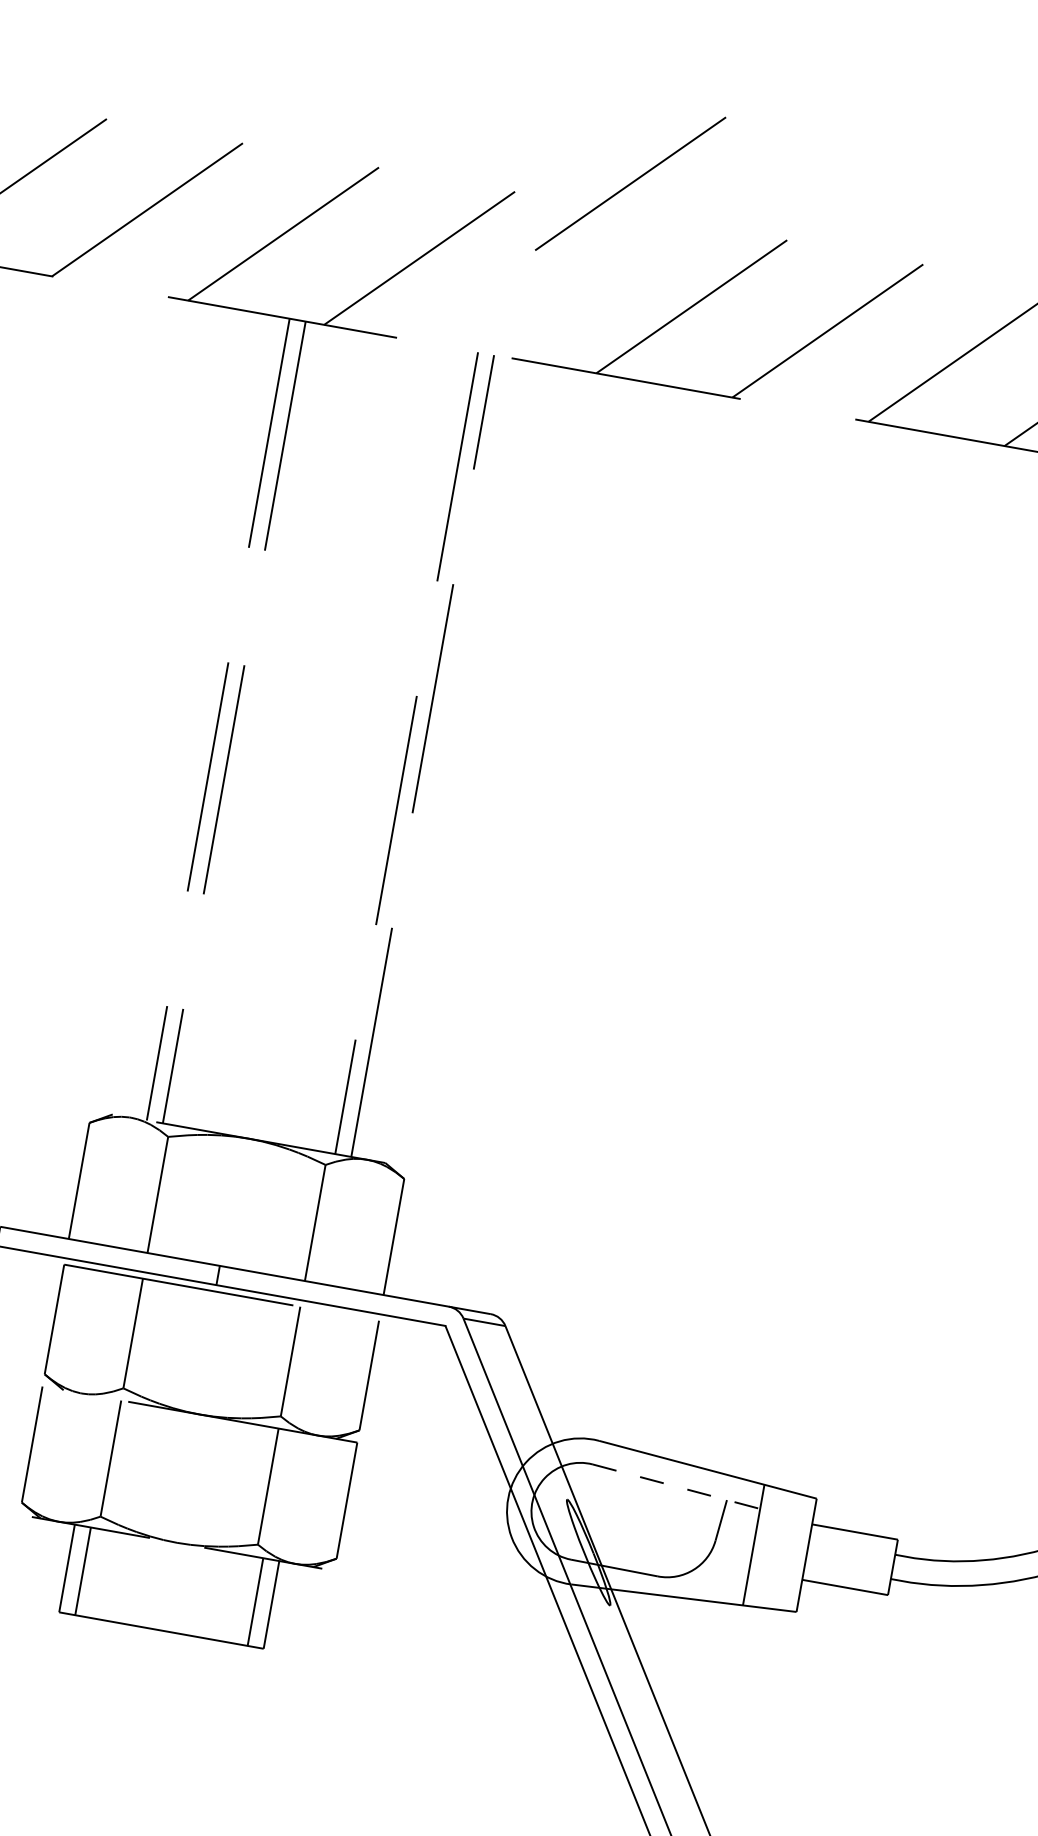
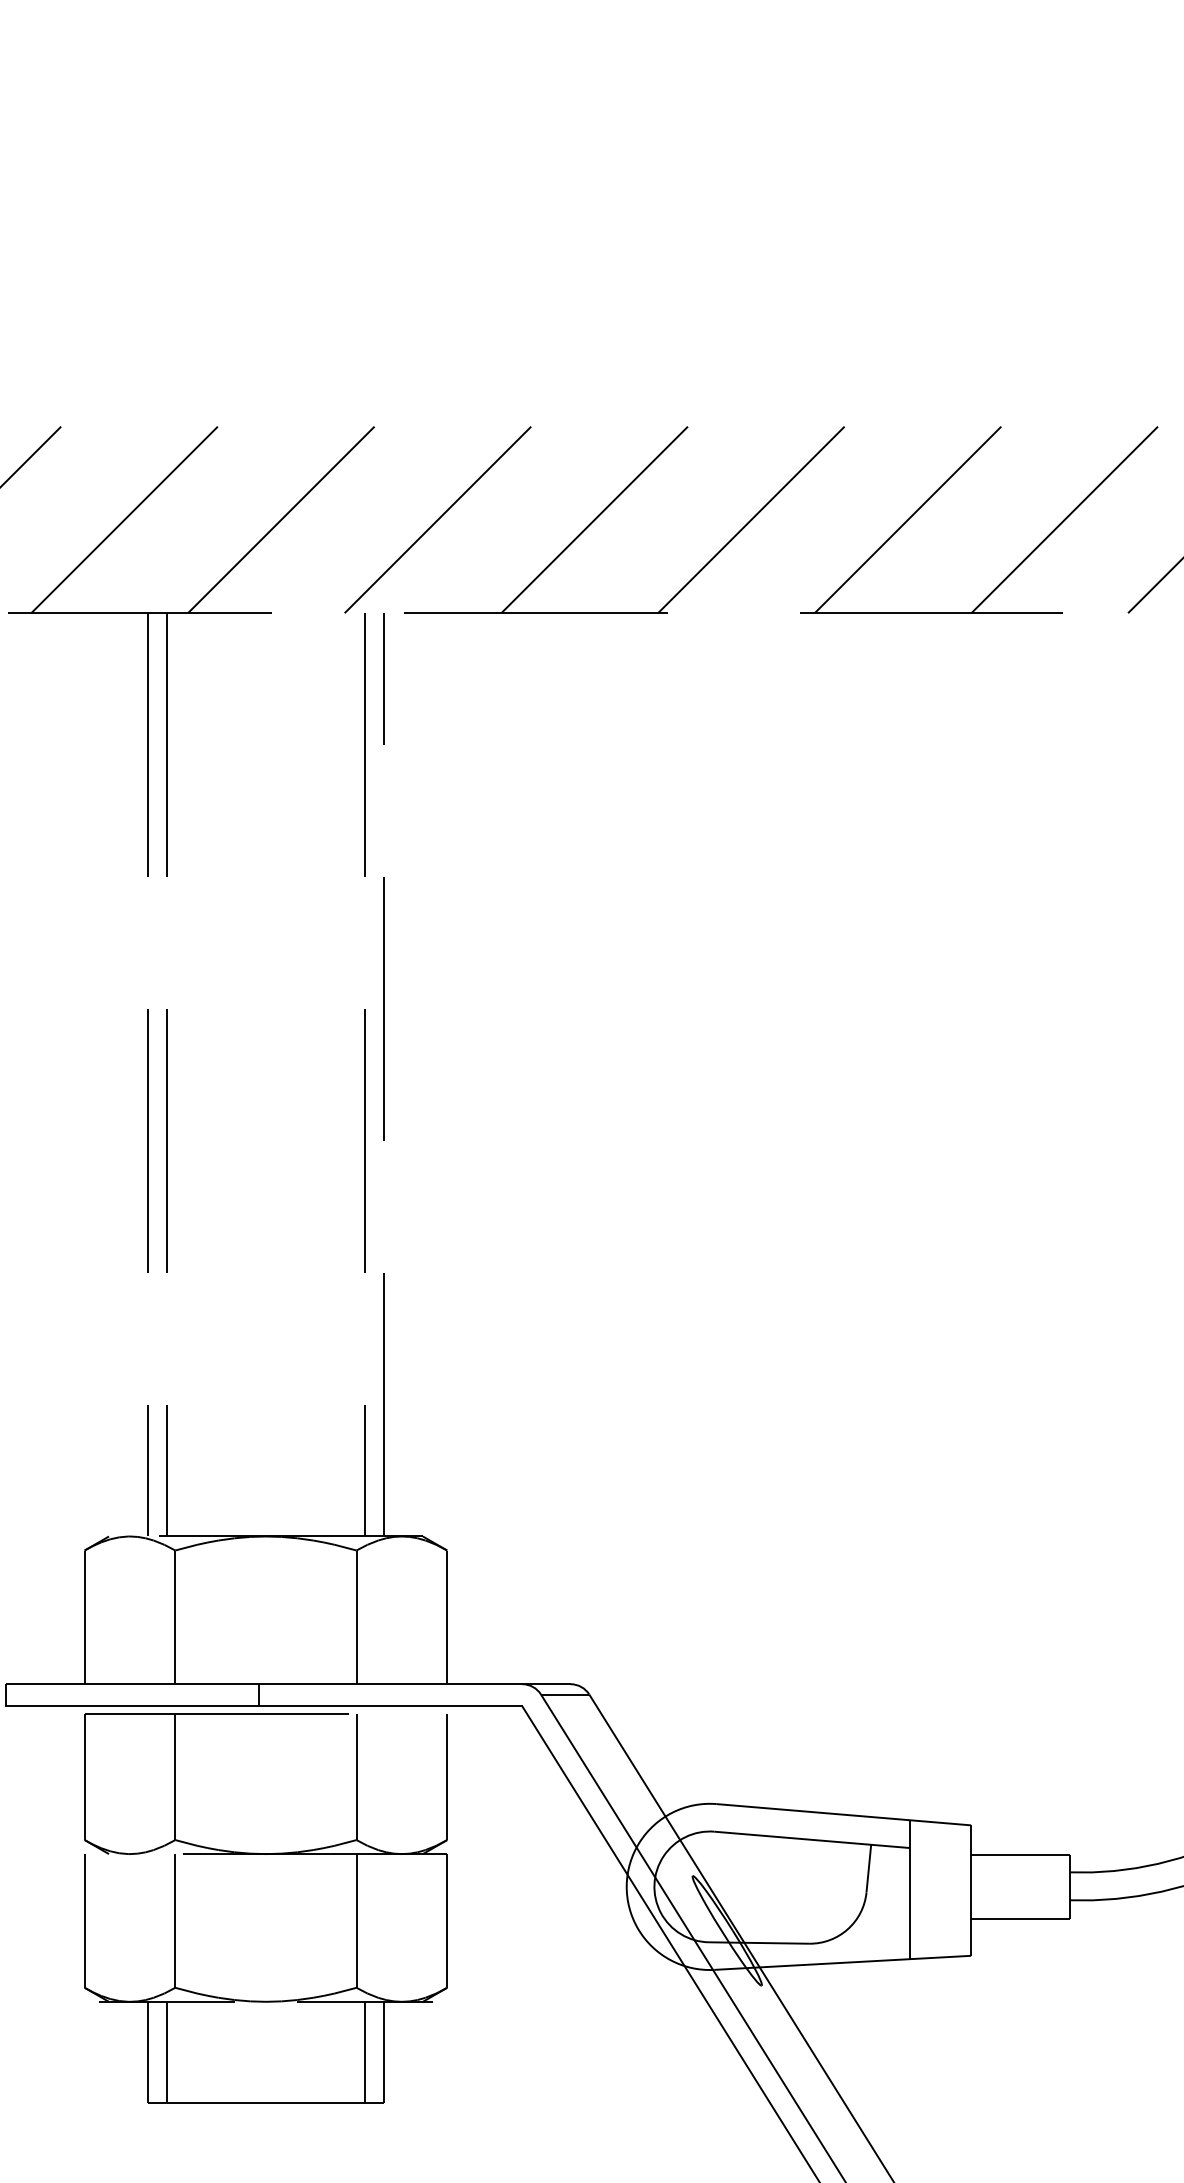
line: (630, 183) -> (437, 519), moved
line: (676, 1486) -> (812, 1839), dashed -> solid

